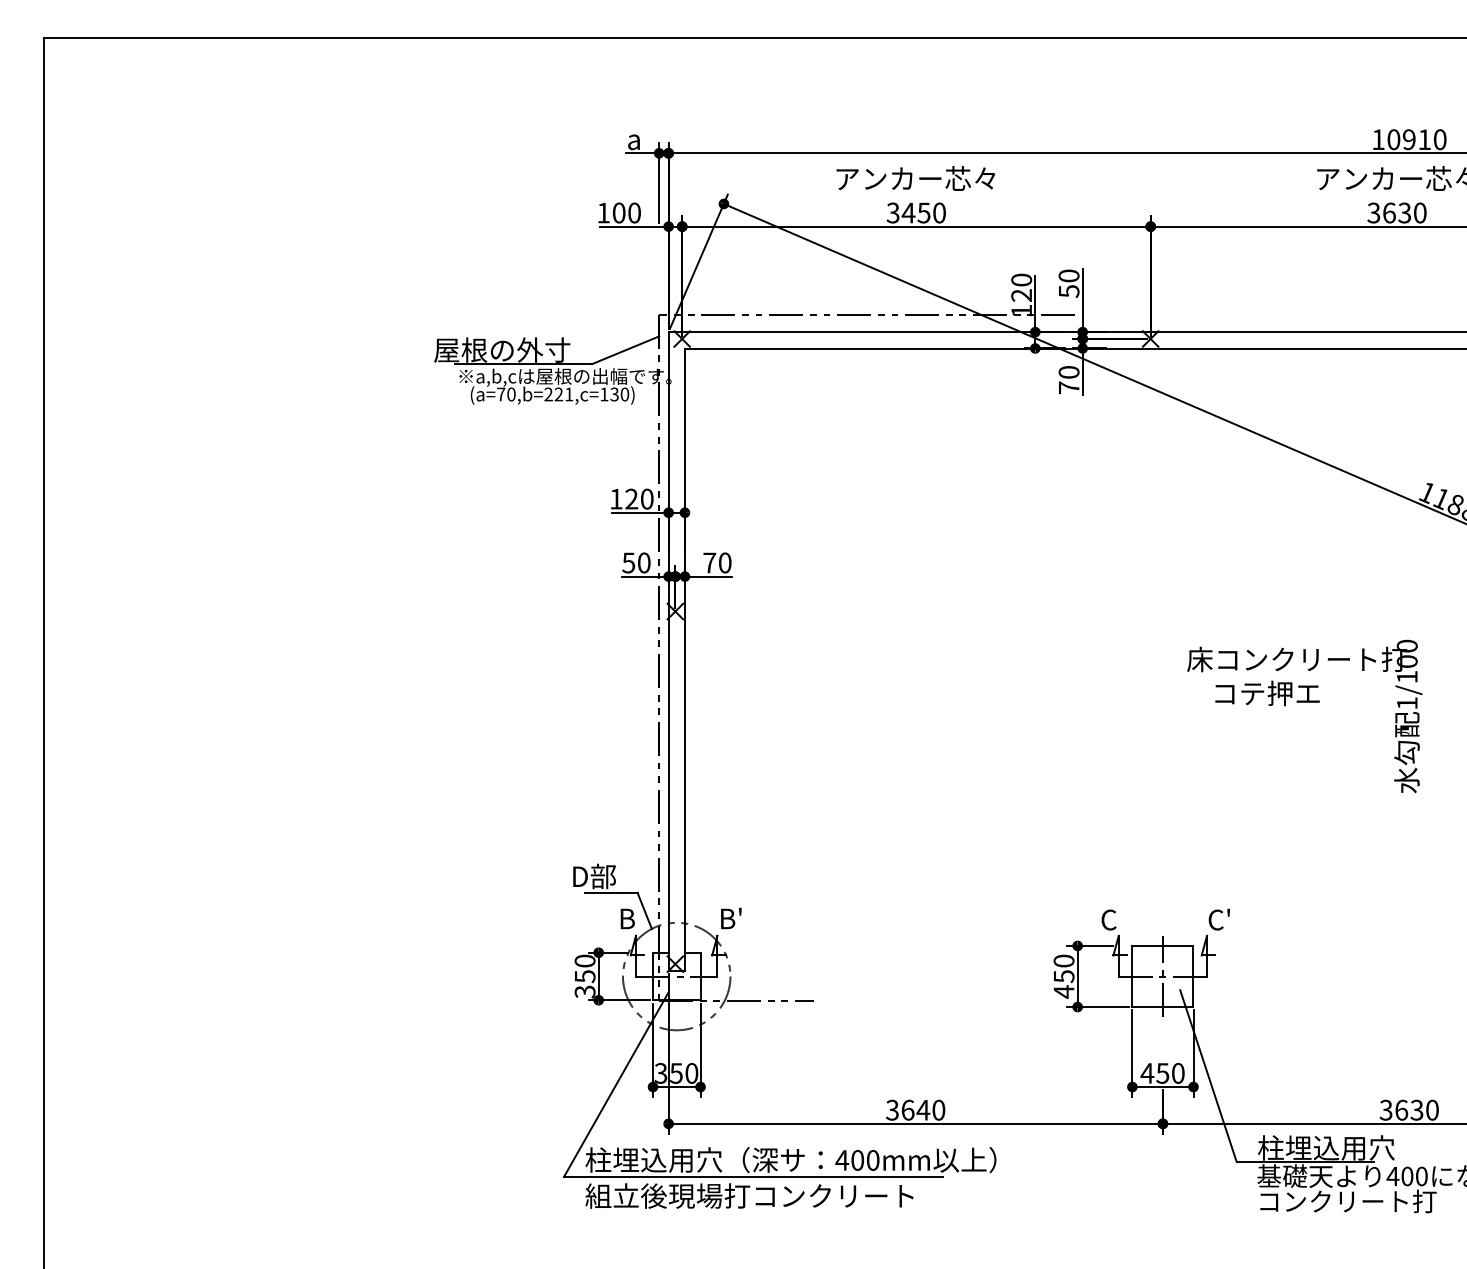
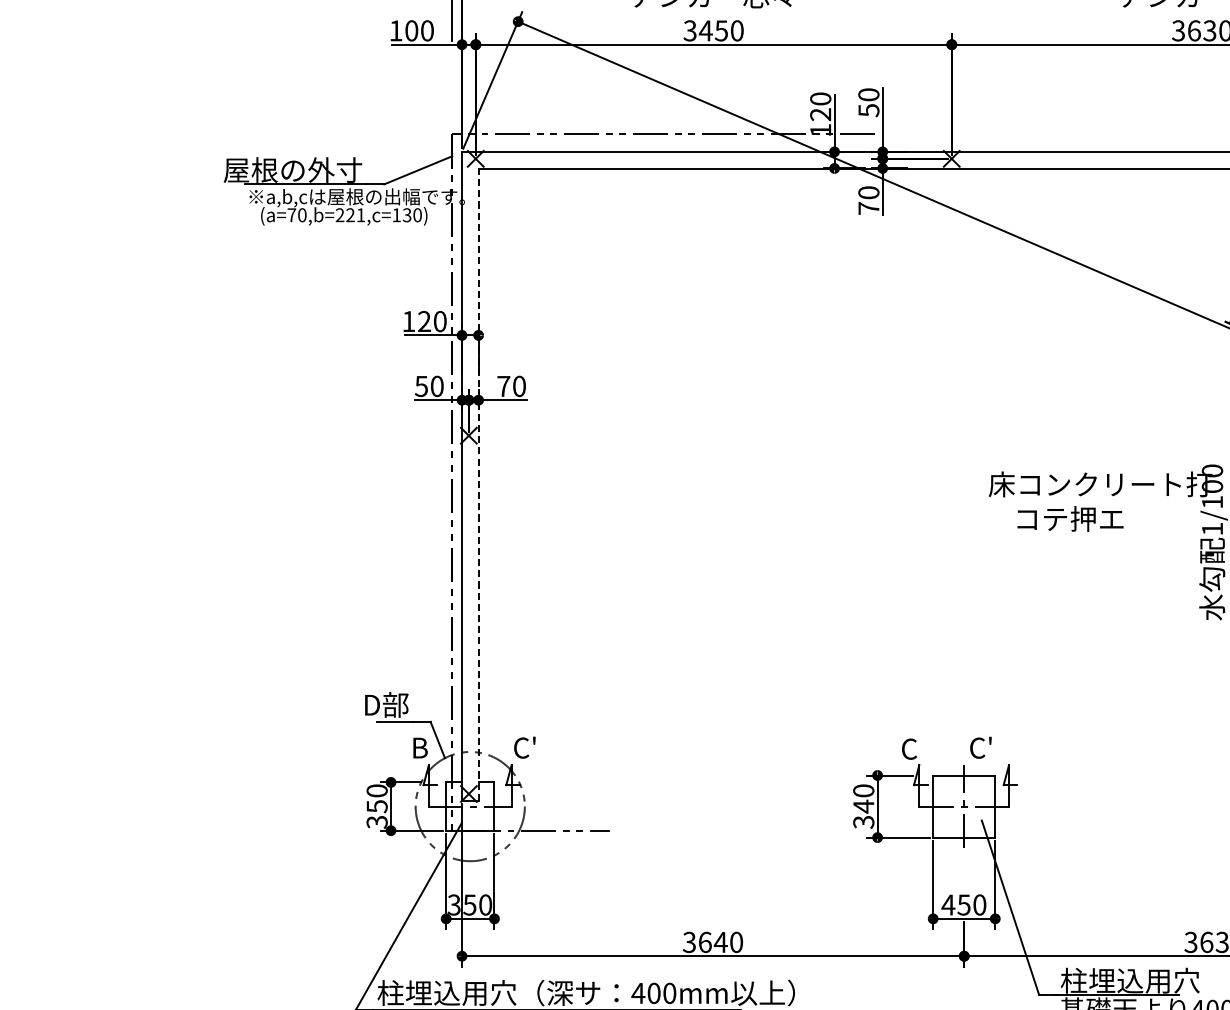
line: (684, 659) -> (478, 484), solid -> dashed
text: (730, 918) -> (524, 747), B' -> C'
text: (1218, 919) -> (980, 747), moved
text: (1063, 983) -> (863, 813), 450 -> 340

